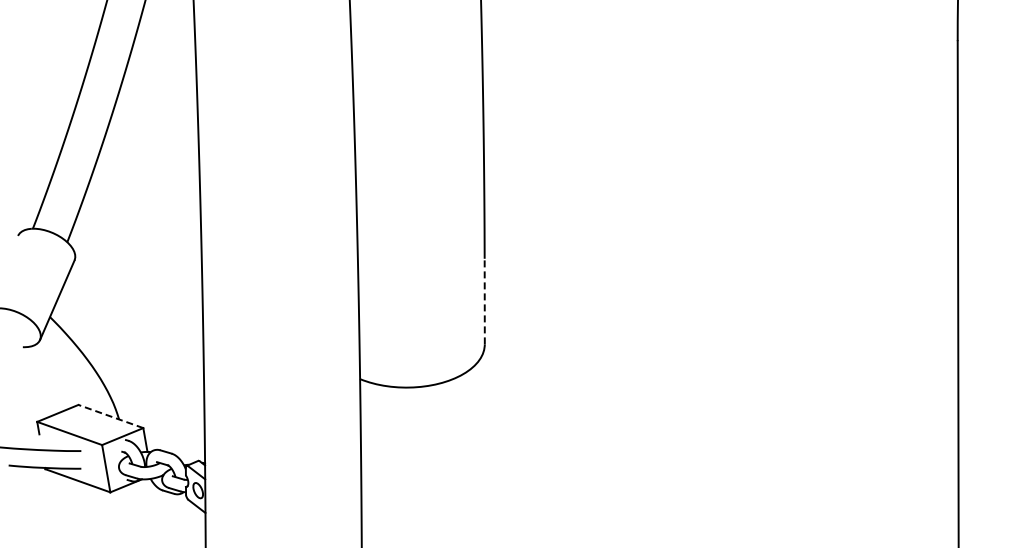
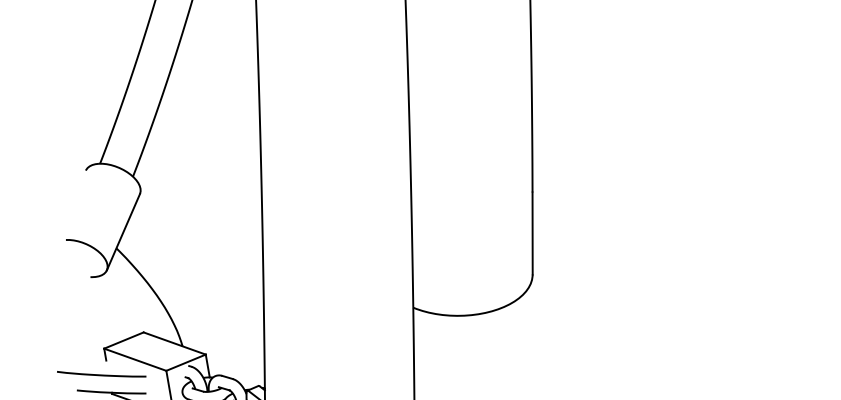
line: (484, 301) -> (532, 233), dashed -> solid
line: (110, 416) -> (174, 343), dashed -> solid

